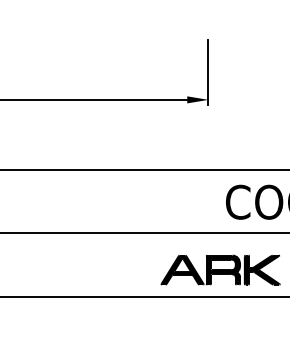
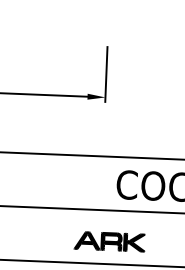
part: (220, 269) -> (109, 241), size x0.7

